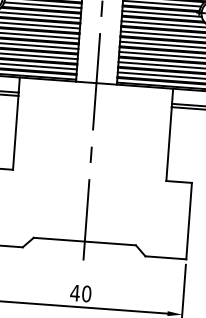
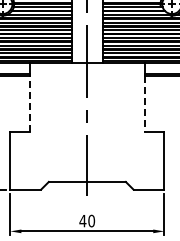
line: (15, 133) -> (29, 104), solid -> dashed
line: (169, 144) -> (145, 104), solid -> dashed

